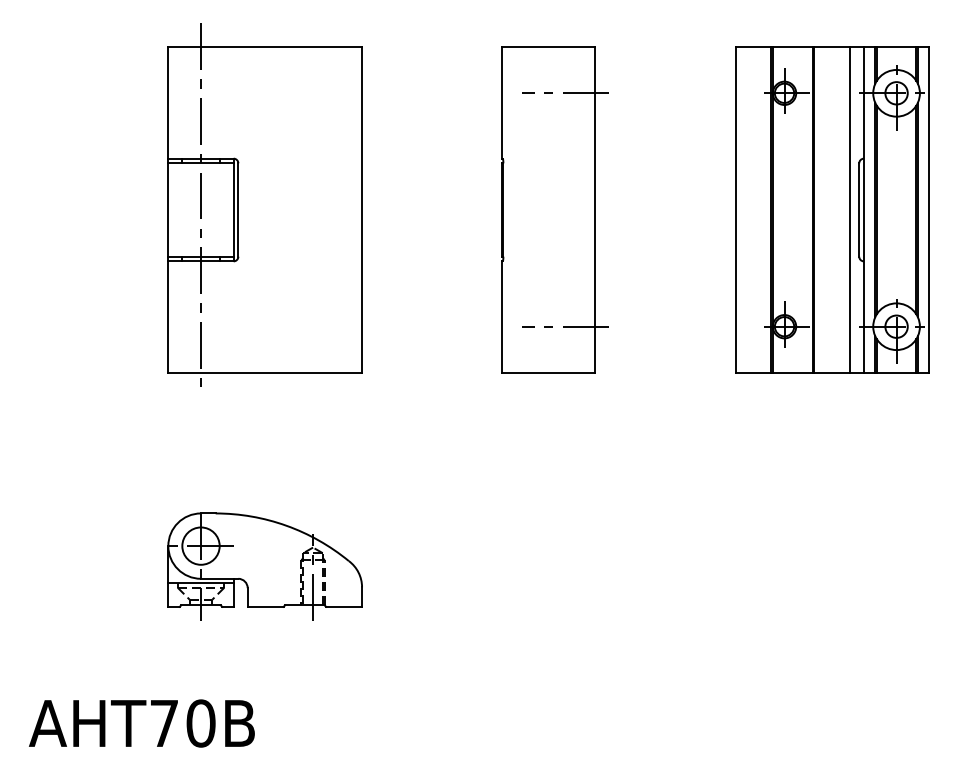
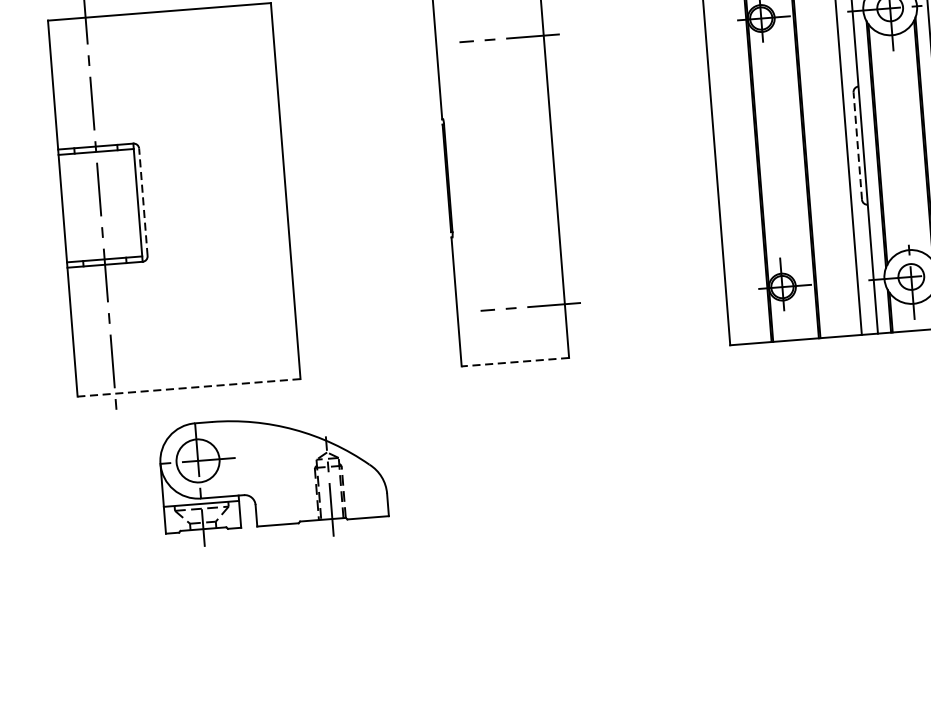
line: (238, 210) -> (143, 202), solid -> dashed
line: (859, 210) -> (858, 146), solid -> dashed
line: (265, 373) -> (189, 387), solid -> dashed
line: (548, 373) -> (515, 362), solid -> dashed
part: (264, 566) -> (272, 478), moved

